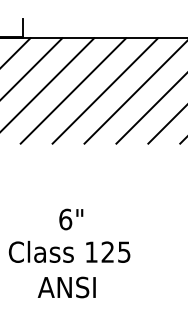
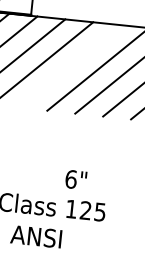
line: (73, 90) -> (70, 66), removed
text: (71, 219) -> (76, 179), moved
text: (66, 287) -> (35, 236), moved

